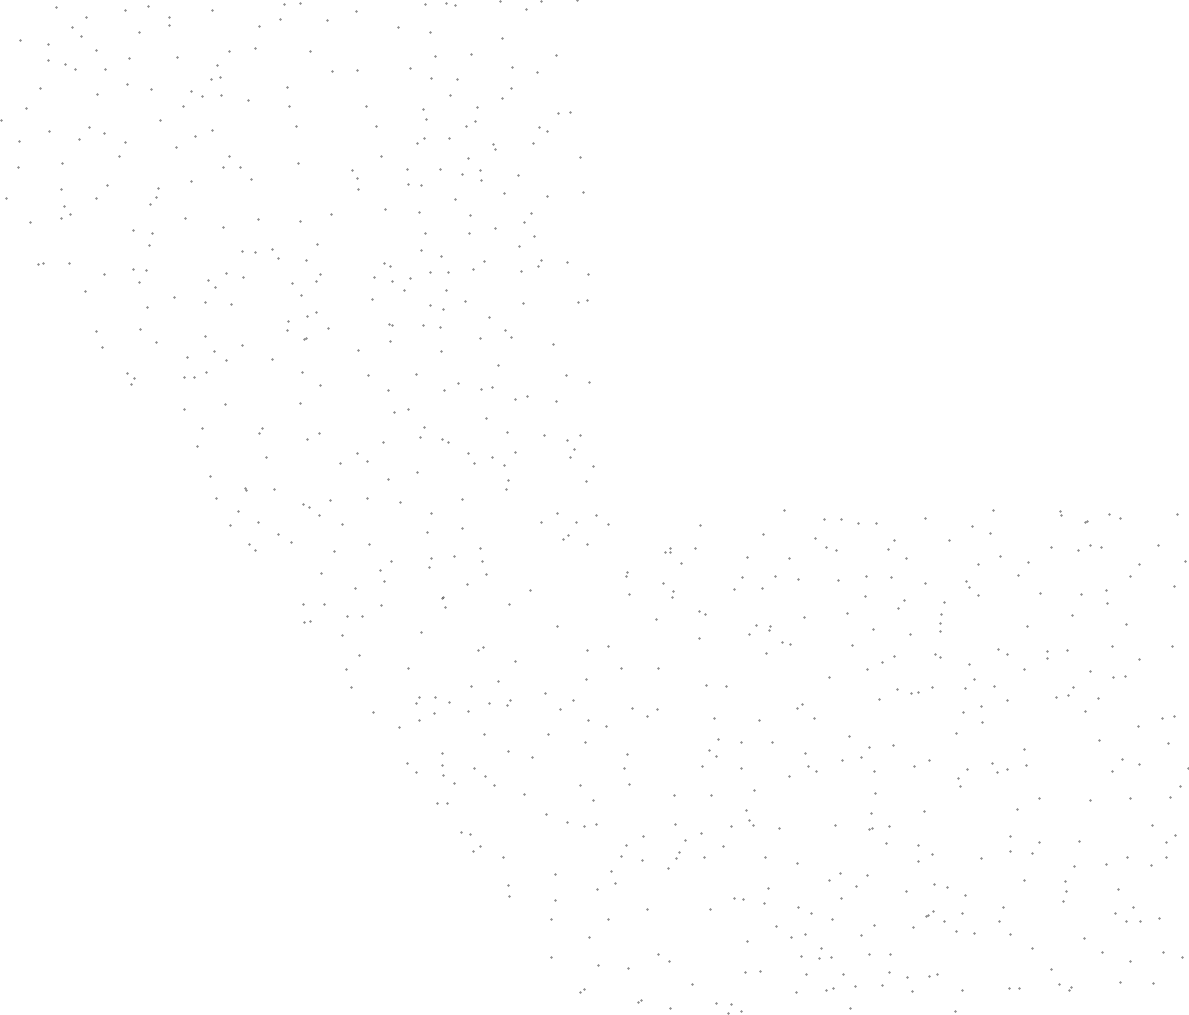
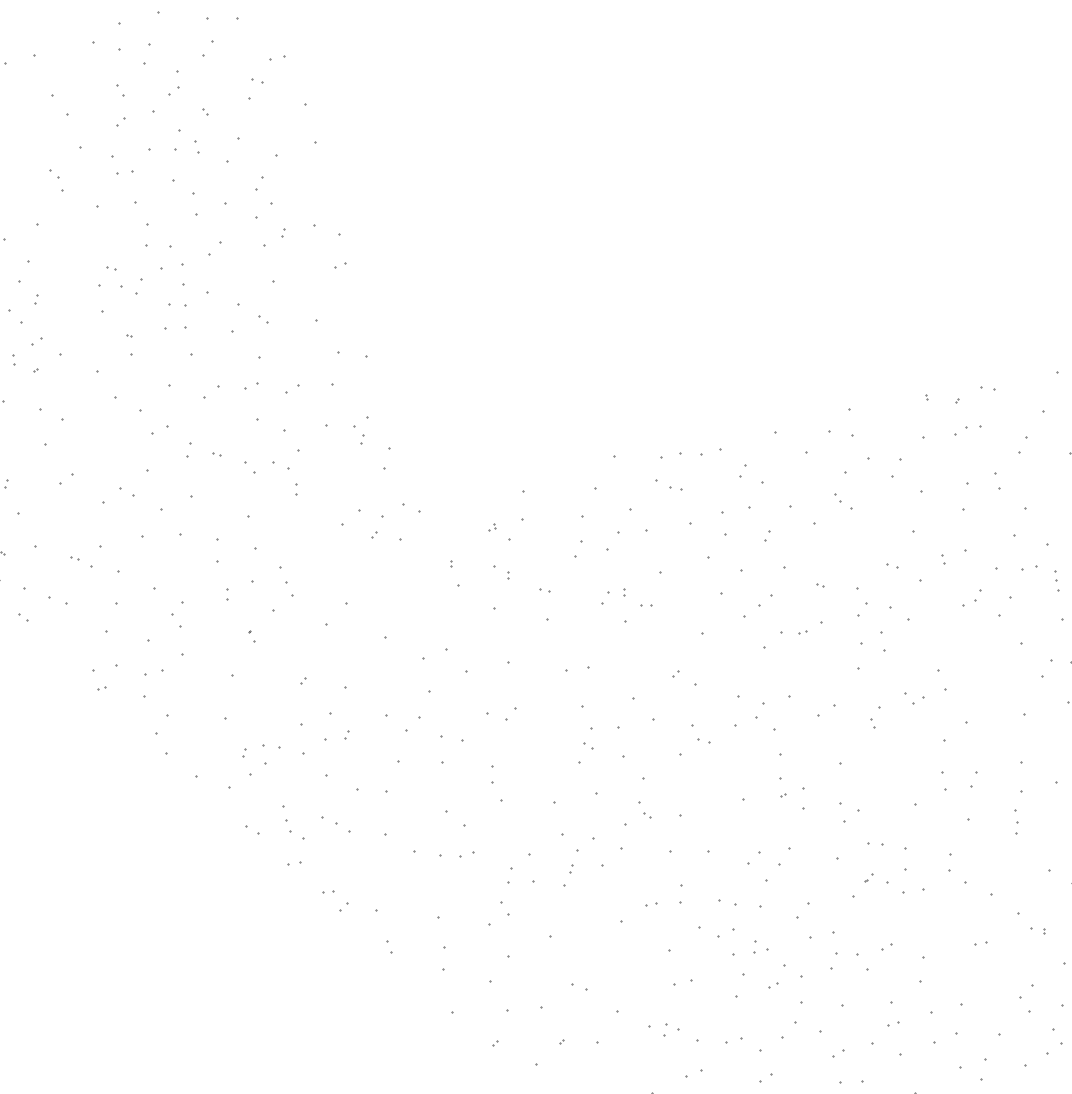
part: (940, 622) -> (1056, 579), moved

